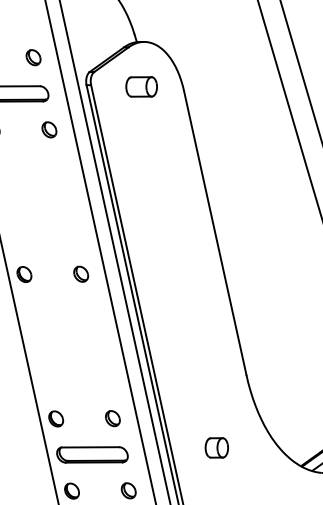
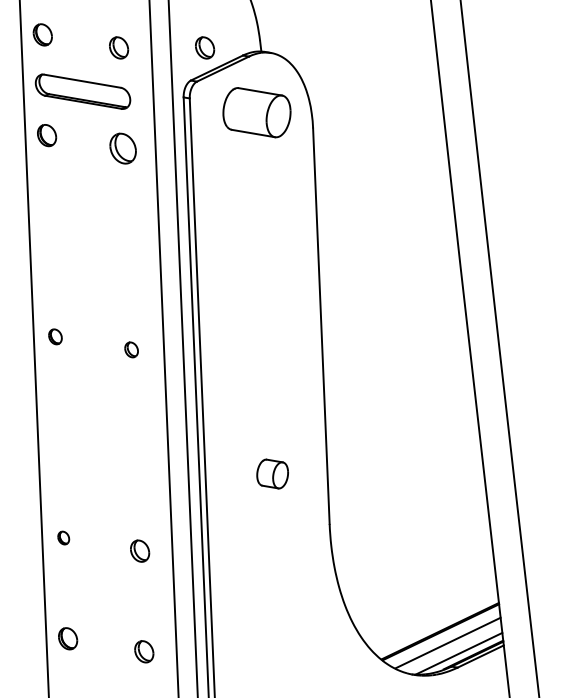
part: (96, 46) -> (205, 47), added
part: (141, 86) -> (257, 112), size x1.6
part: (49, 129) -> (123, 148), size x1.4
part: (24, 274) -> (55, 336), size x0.7
part: (81, 274) -> (131, 349), size x0.7
part: (55, 418) -> (63, 537), size x0.6
part: (216, 447) -> (272, 473), moved
part: (92, 454) -> (104, 594), removed

